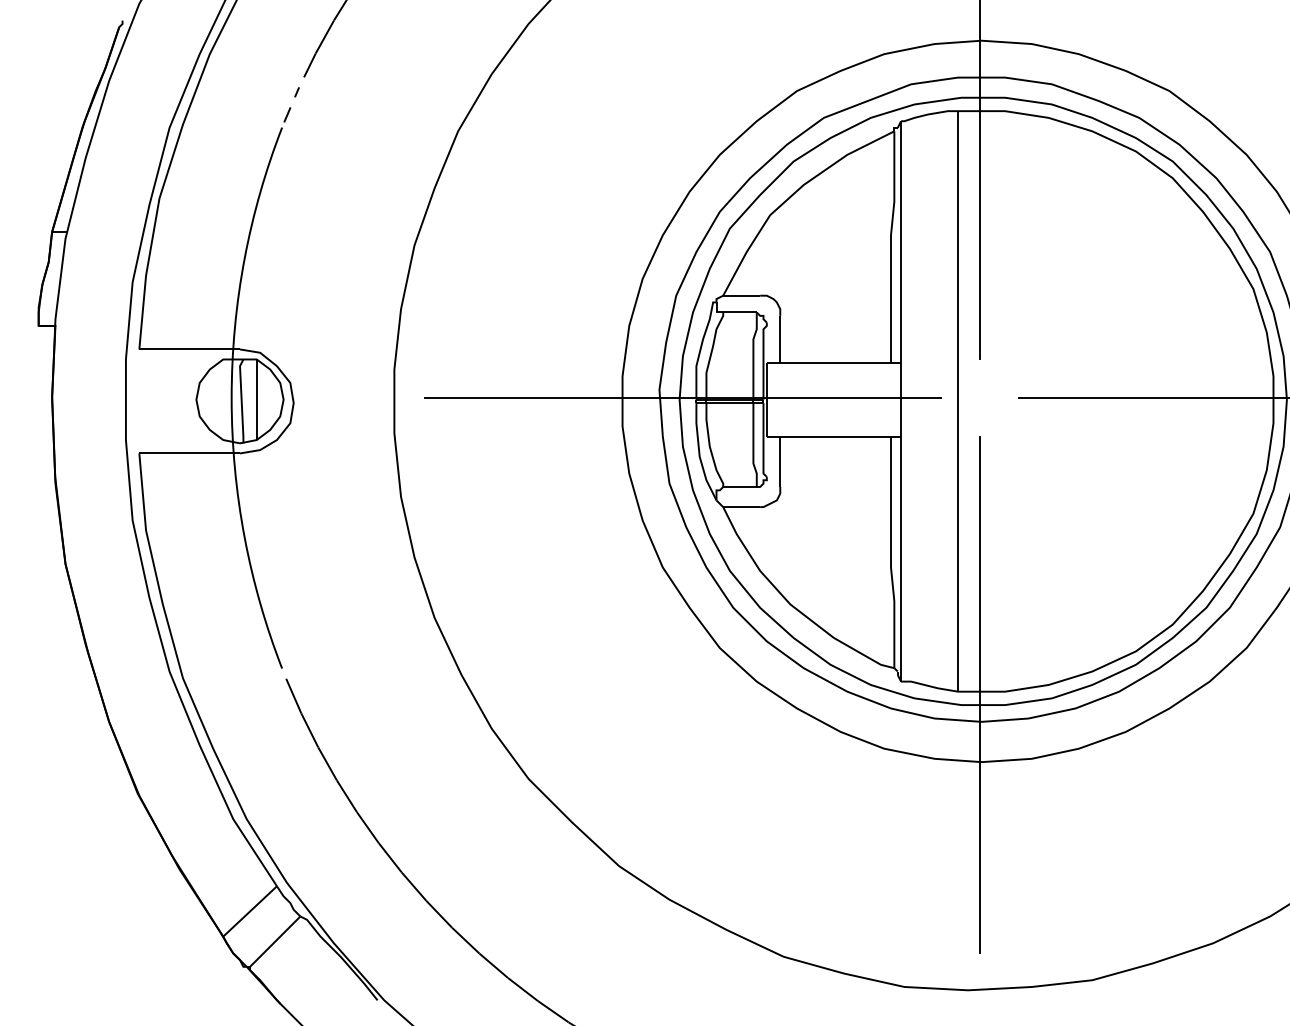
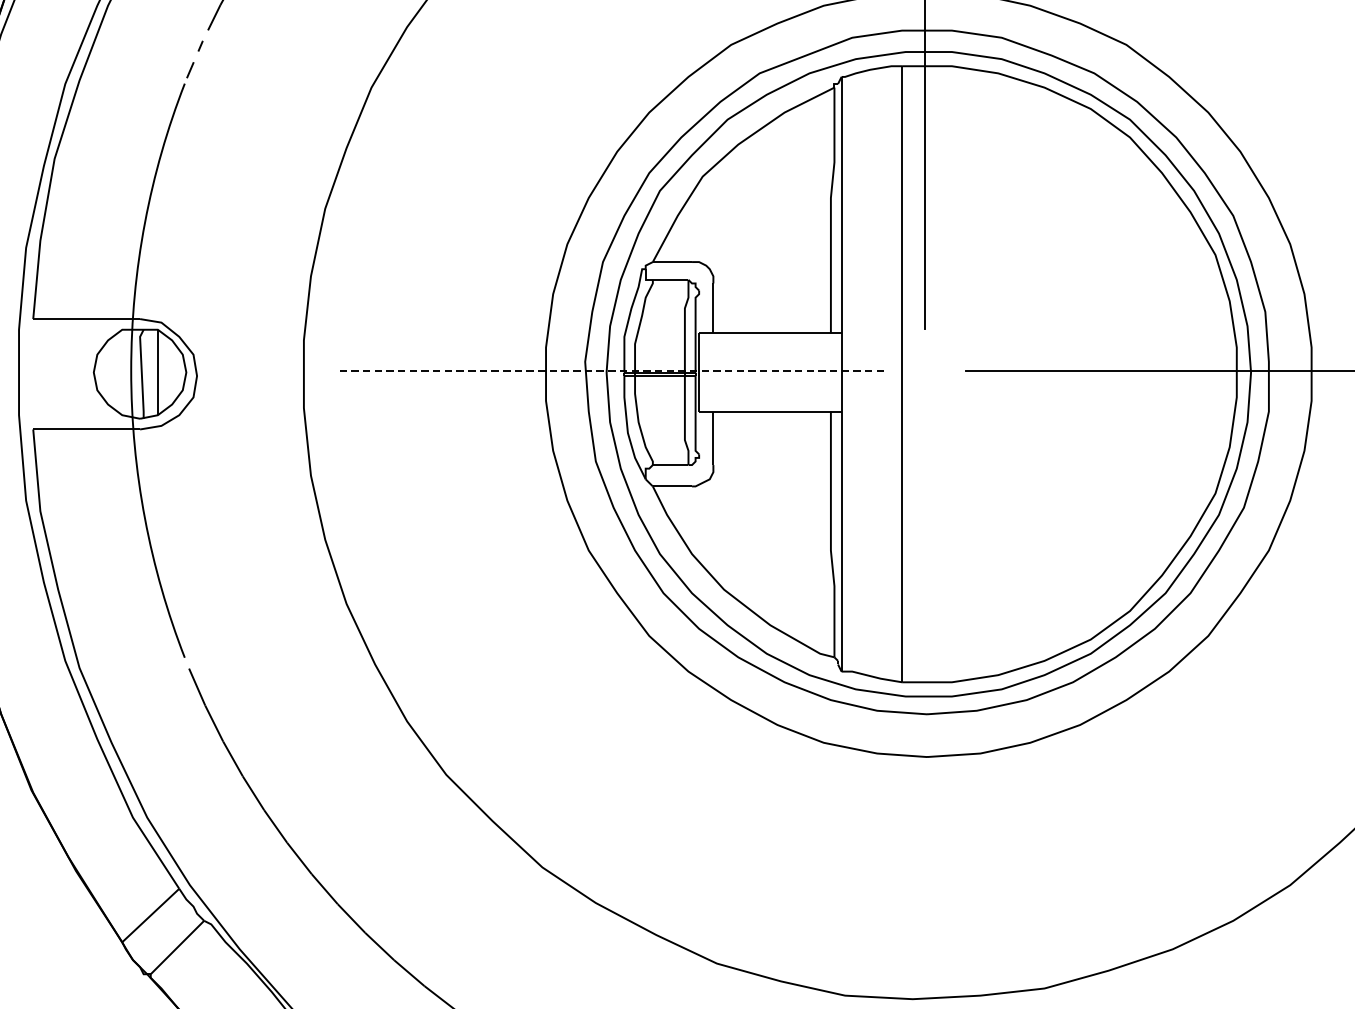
line: (682, 398) -> (609, 371), solid -> dashed
line: (979, 694) -> (924, 685), removed

